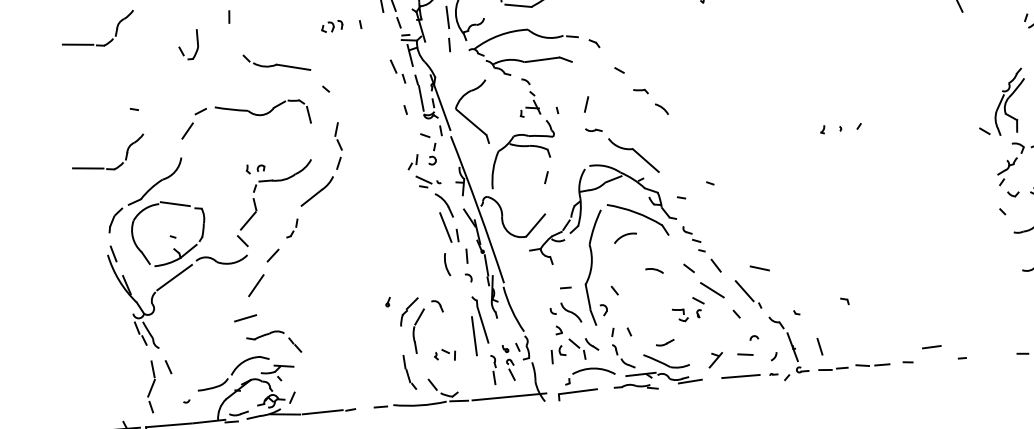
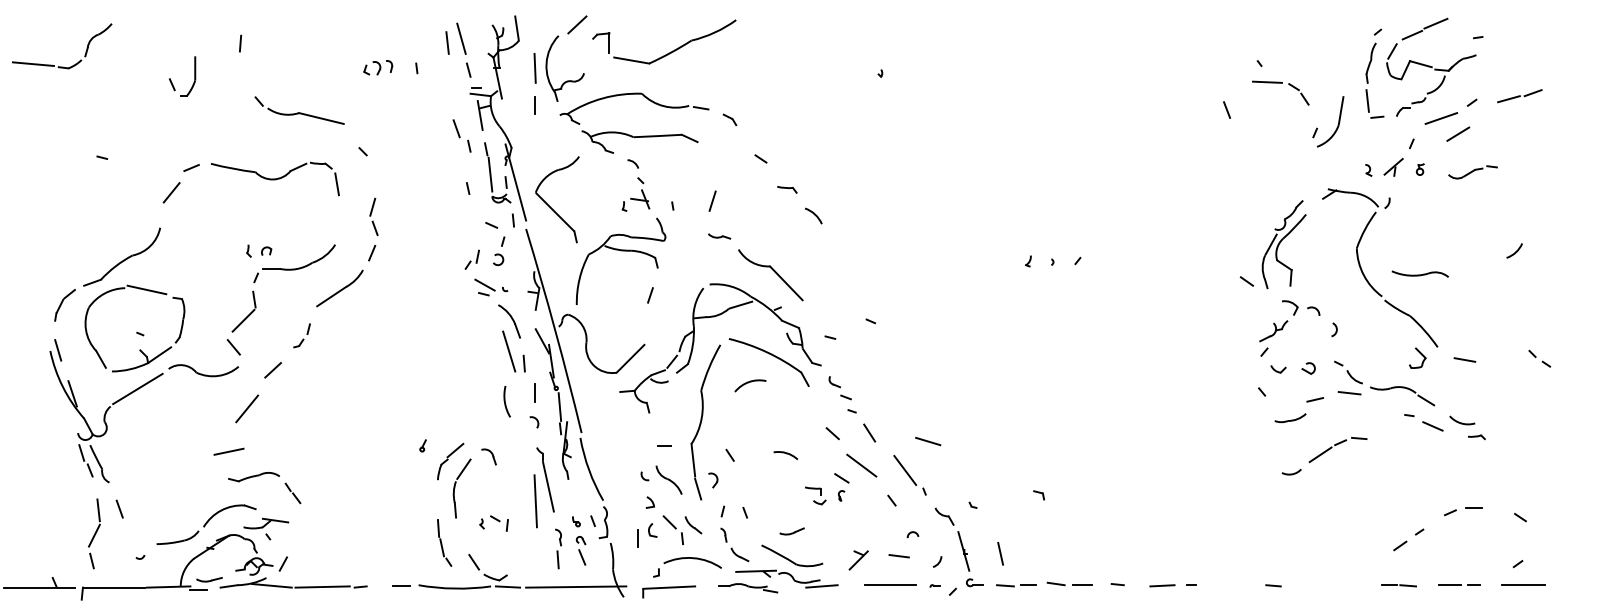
part: (109, 168) -> (62, 234), removed
arc: (654, 270) -> (786, 454), moved
line: (931, 346) -> (1162, 585), moved

